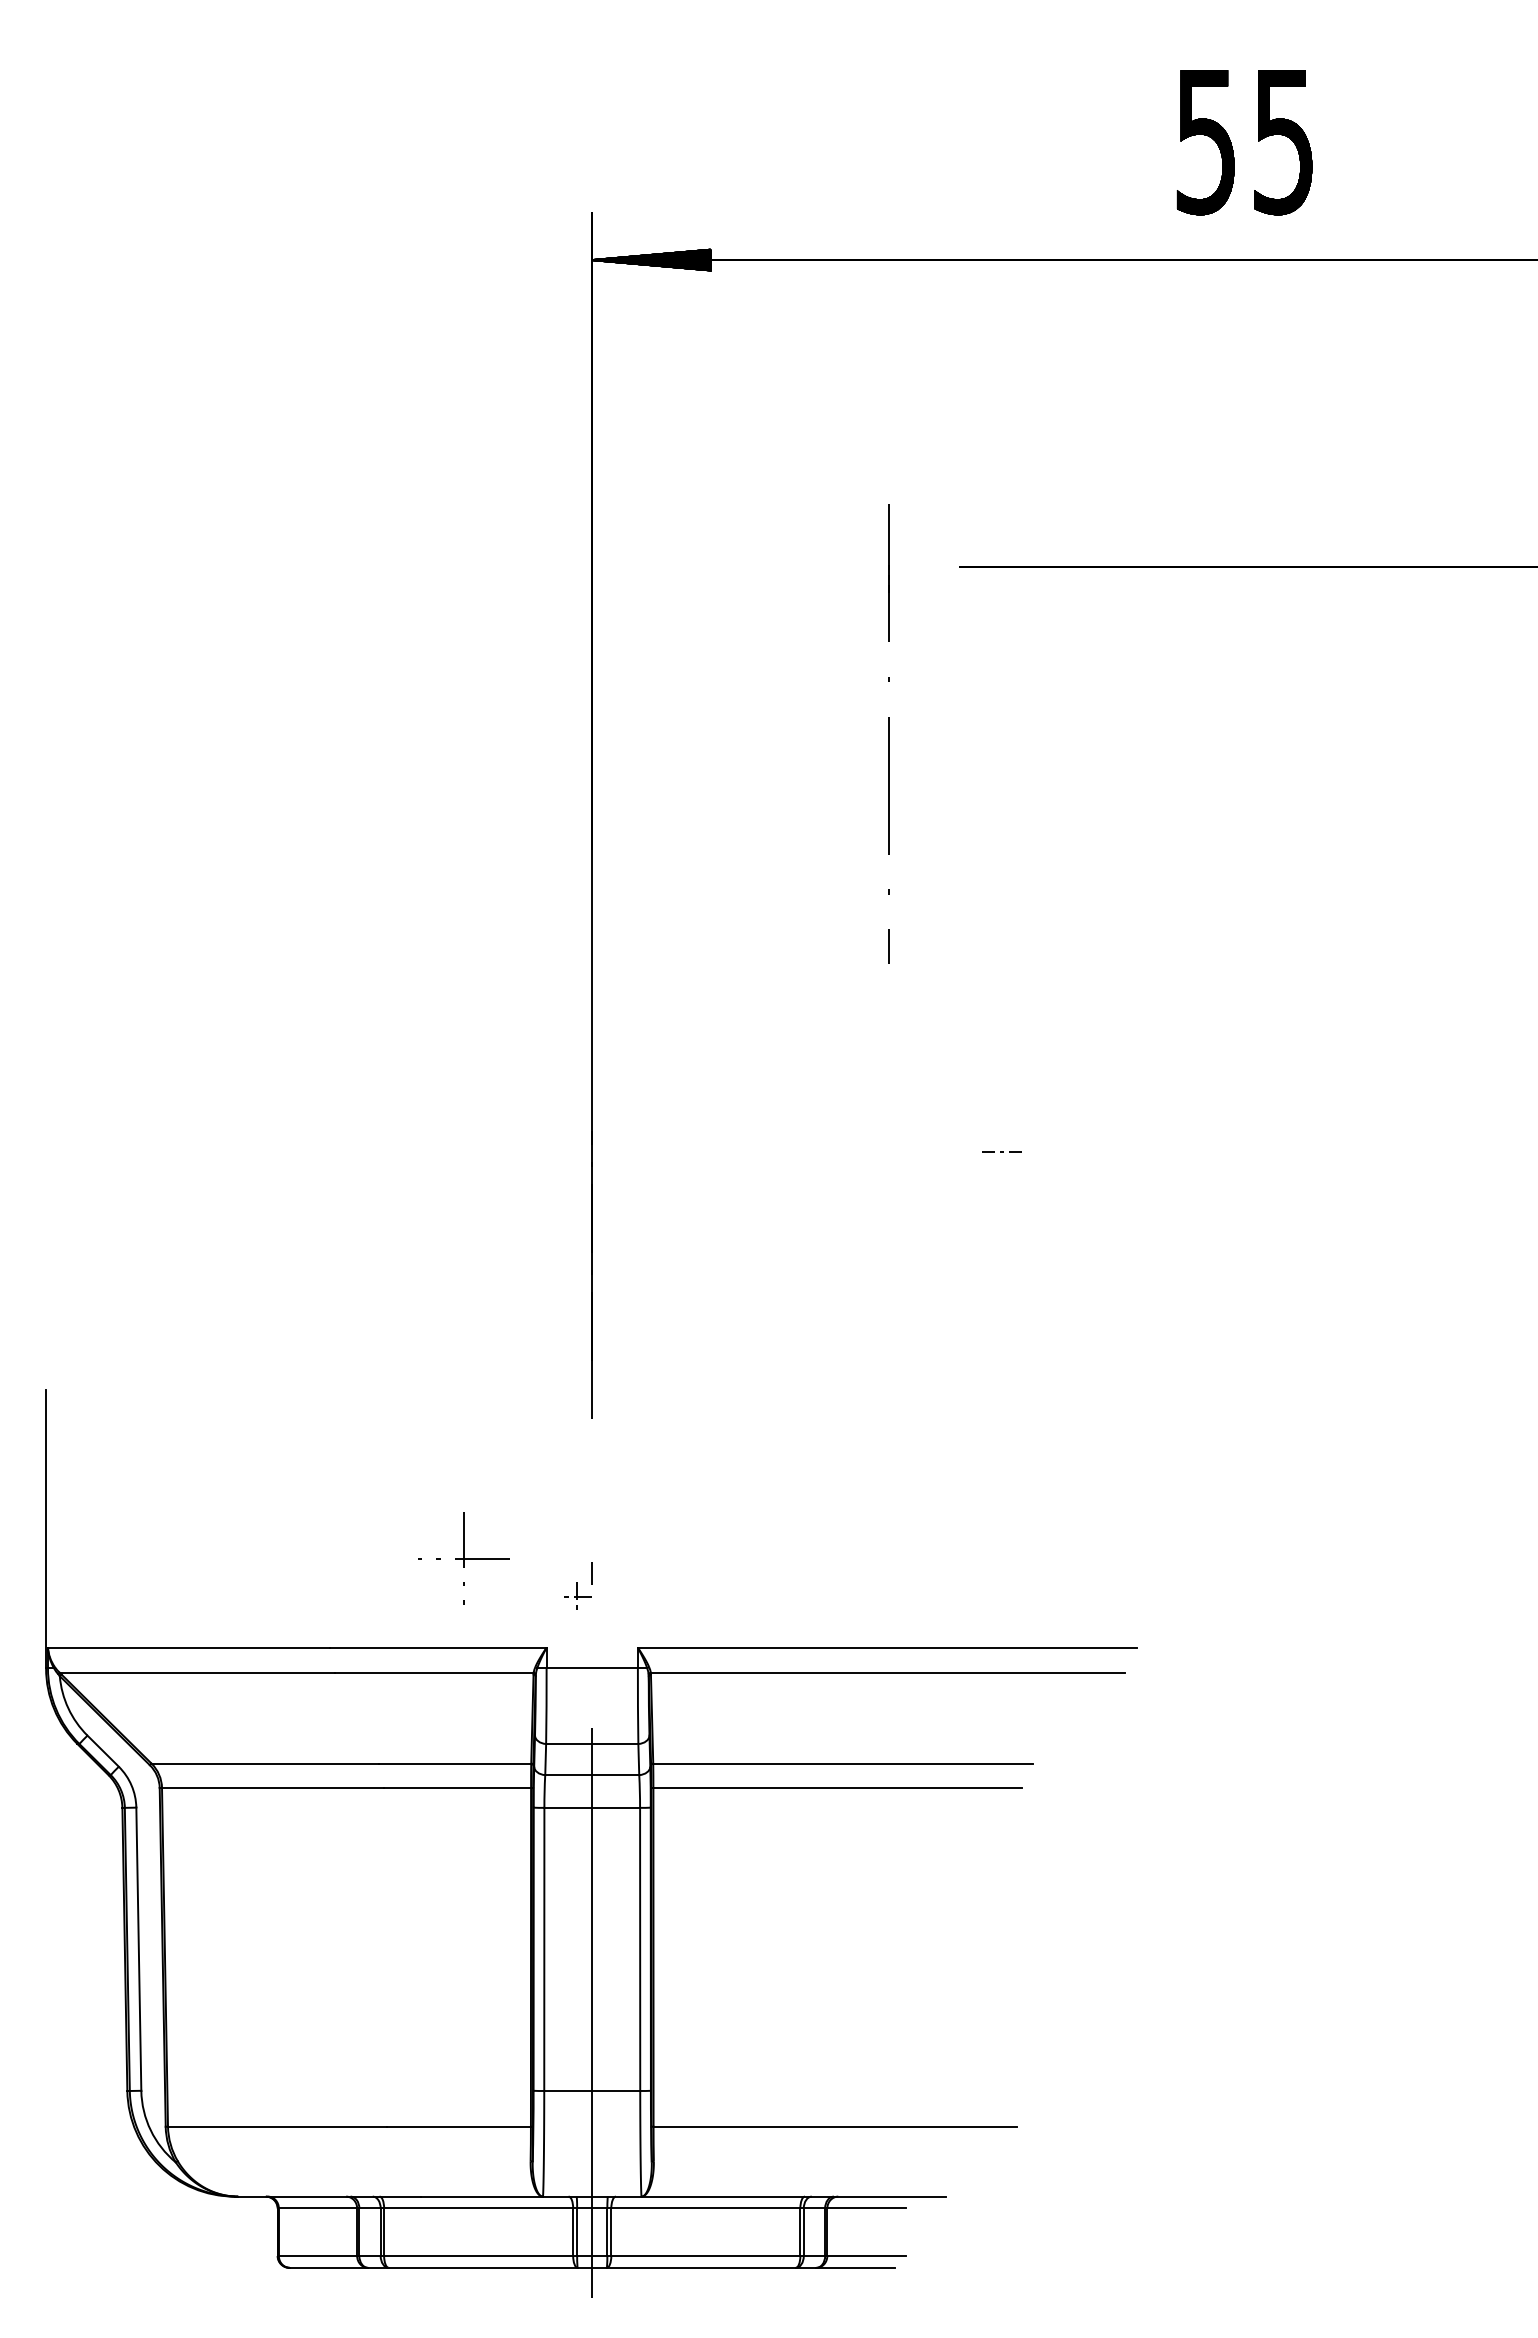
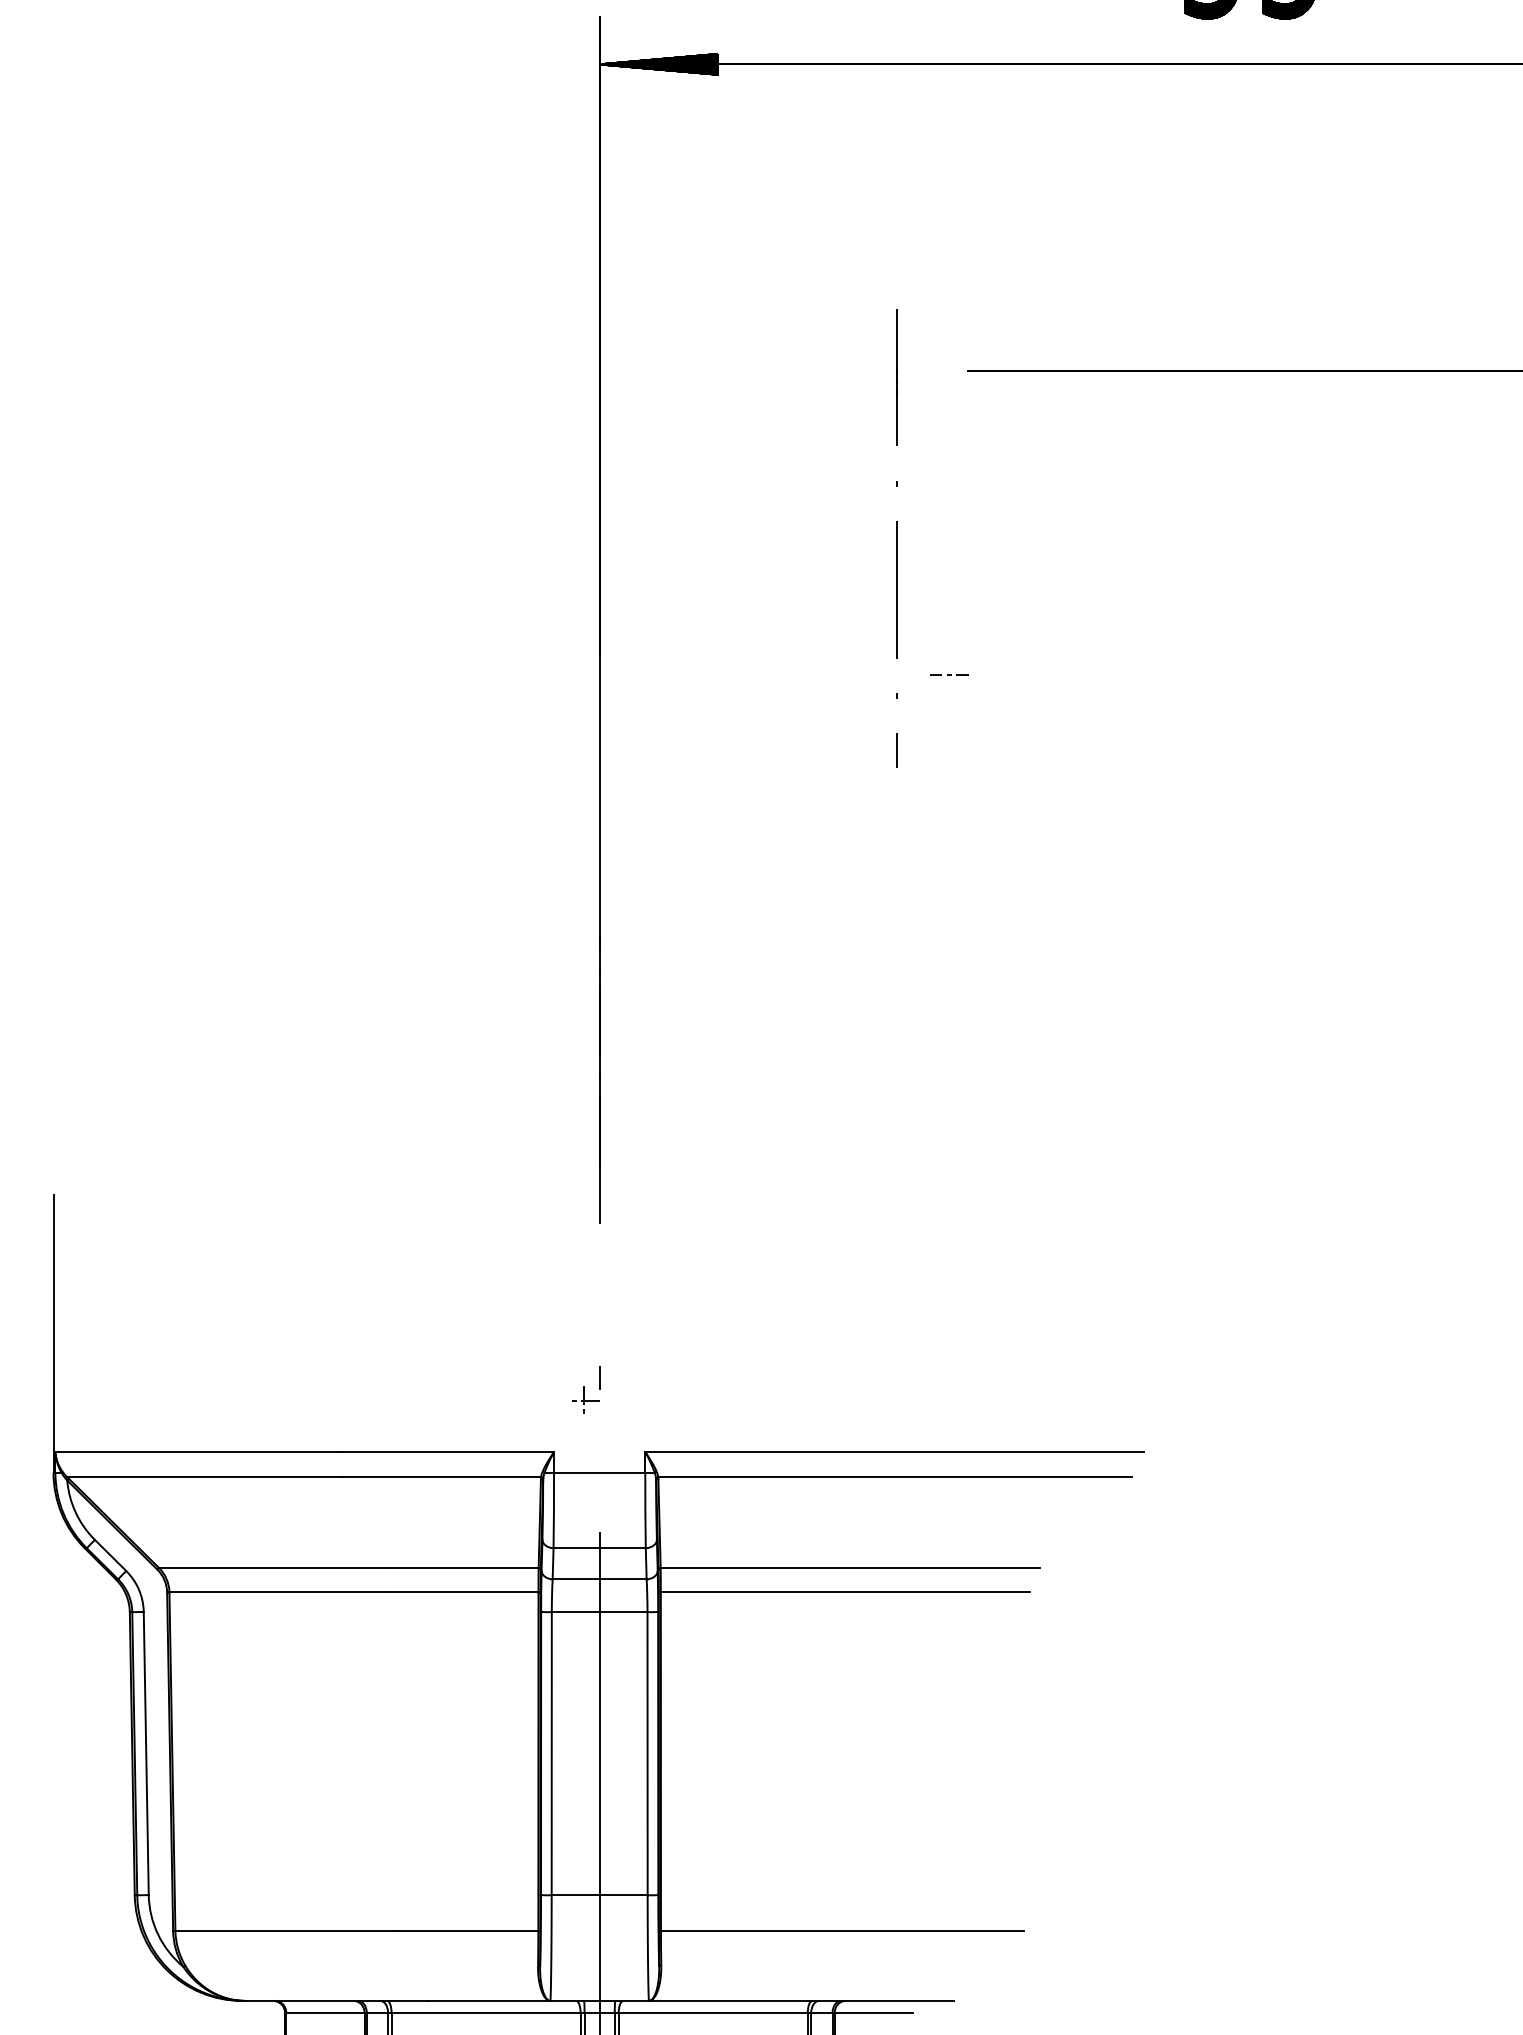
line: (1001, 1151) -> (948, 674), moved
part: (463, 1558) -> (470, 1362), removed

